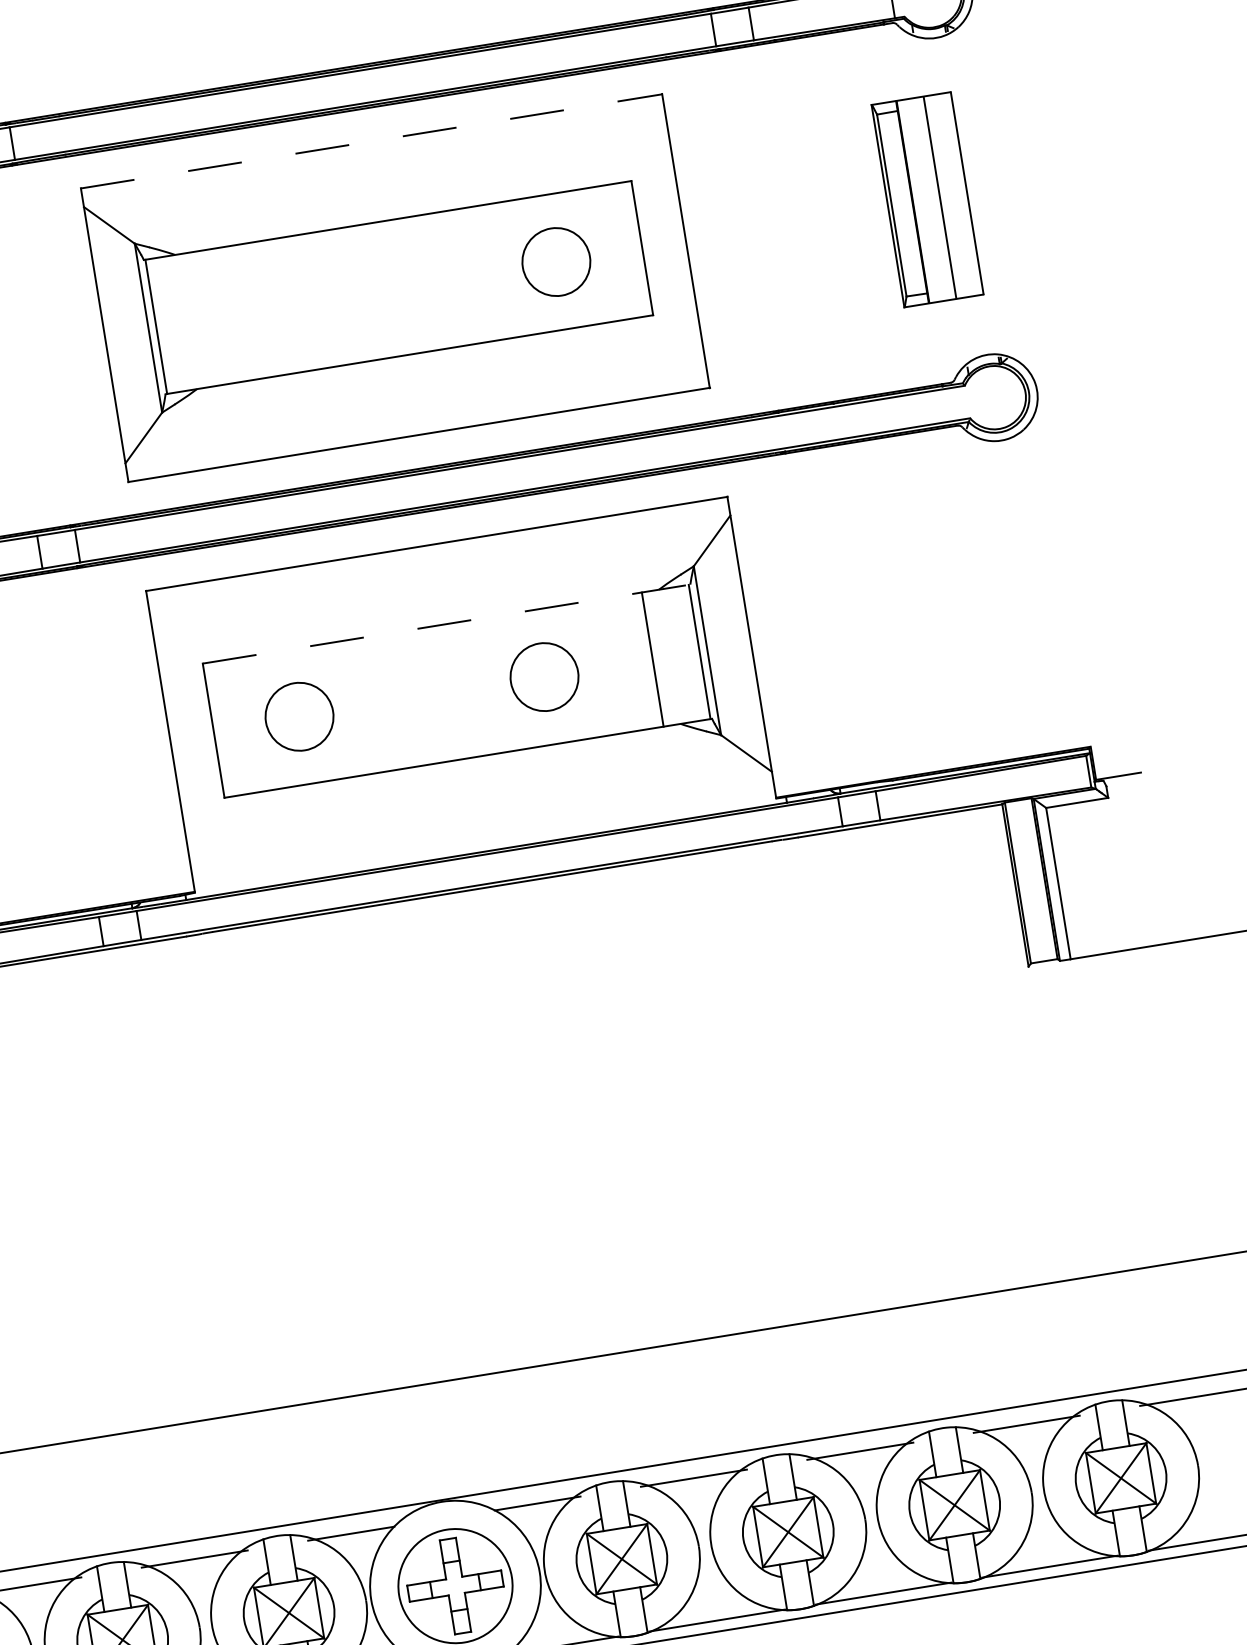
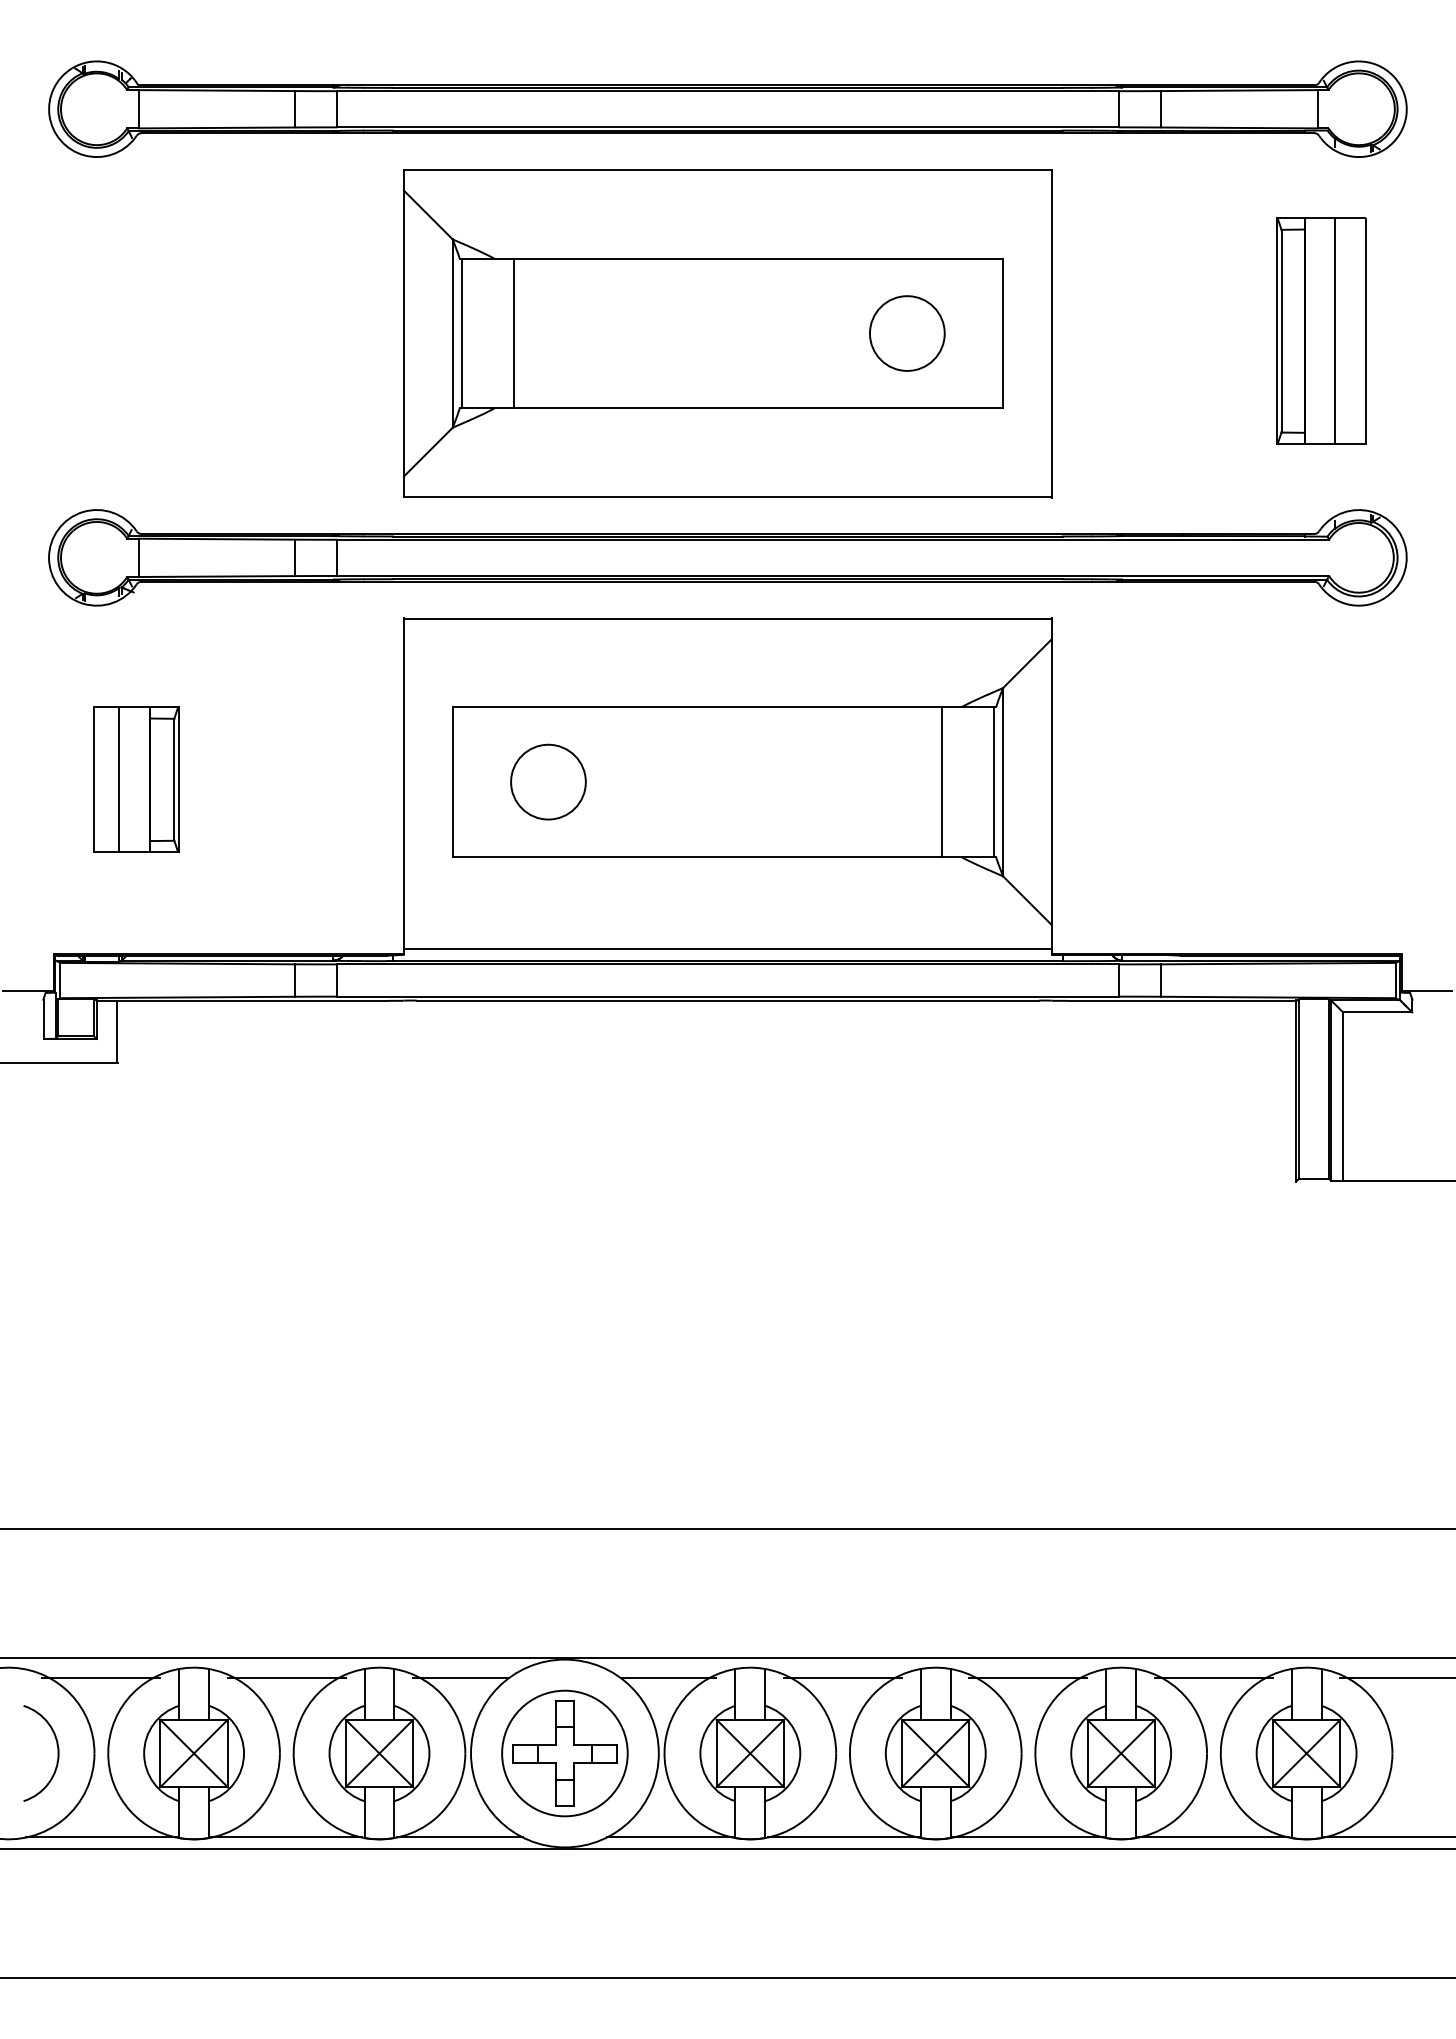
line: (372, 141) -> (728, 170), dashed -> solid
line: (202, 319) -> (513, 333), added
line: (446, 624) -> (724, 707), dashed -> solid
circle: (544, 676) -> (821, 781), removed
line: (484, 840) -> (727, 949), added

